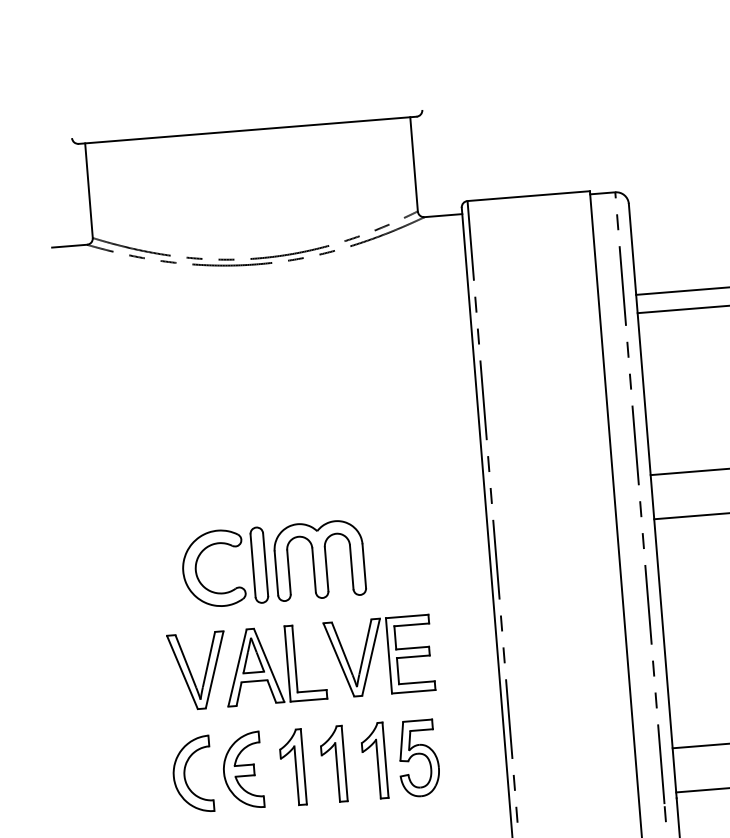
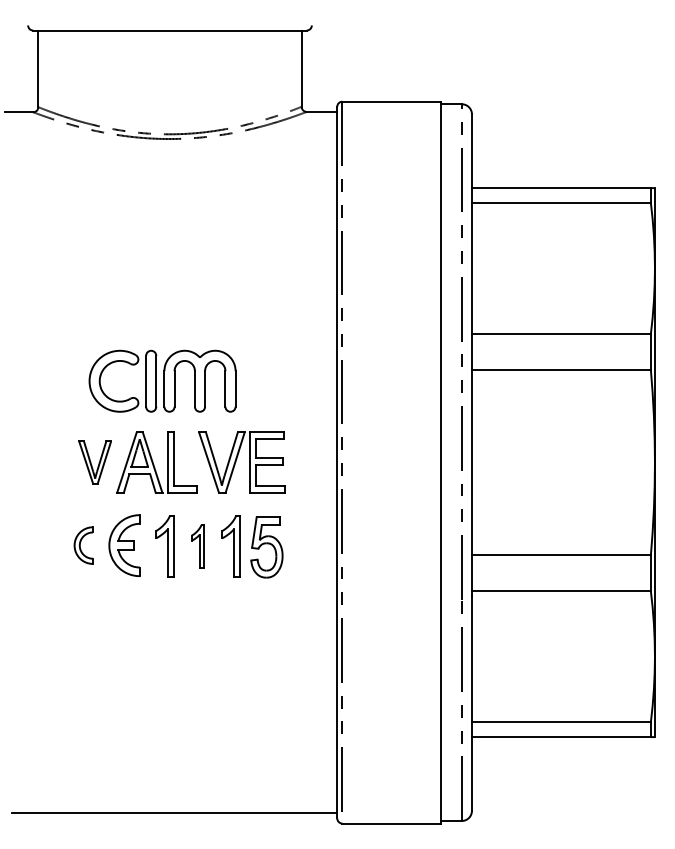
part: (197, 671) -> (94, 462), size x0.7
part: (332, 764) -> (197, 546), size x0.7
part: (192, 774) -> (83, 545), size x0.6

